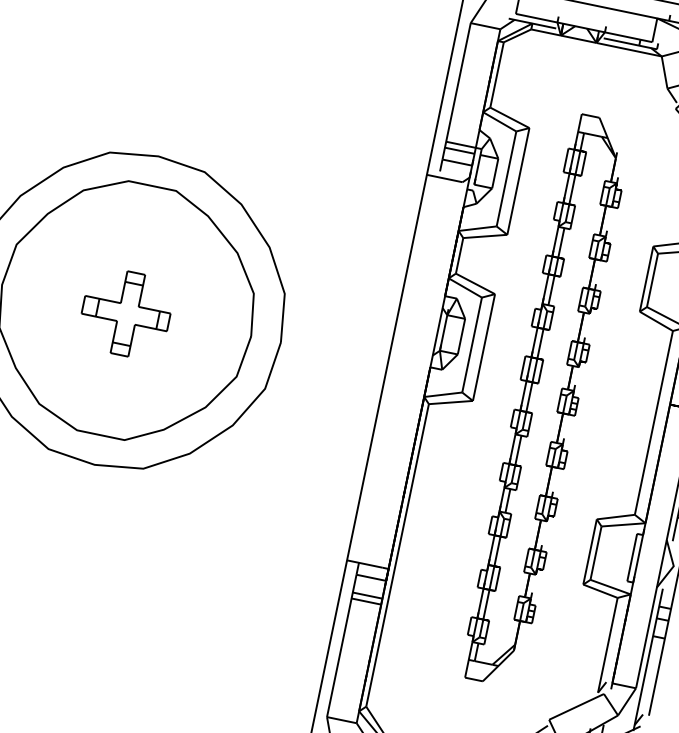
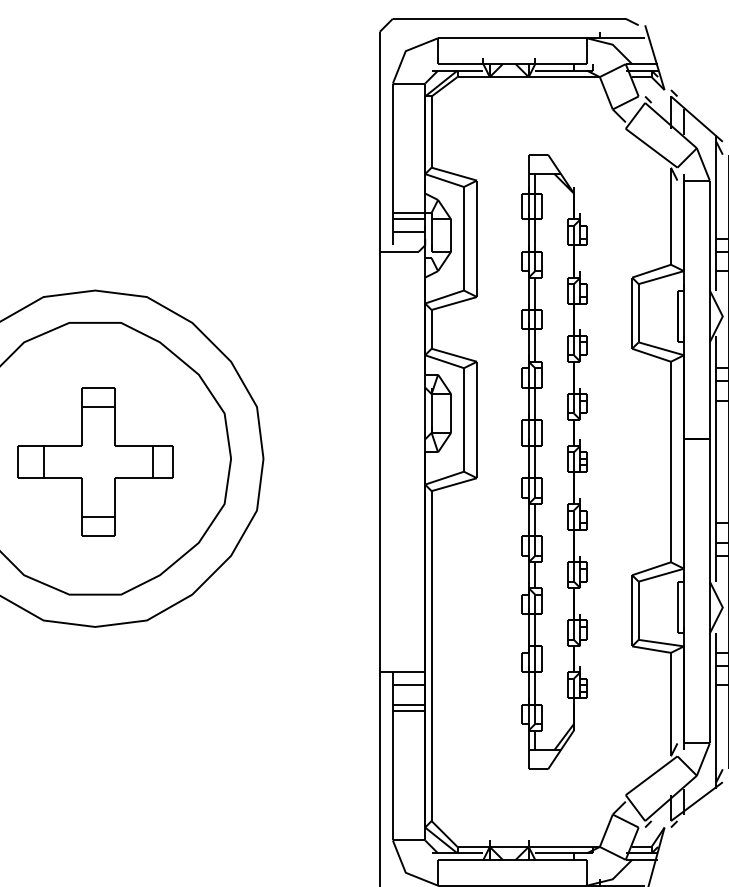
part: (126, 313) -> (95, 461), size x1.67

